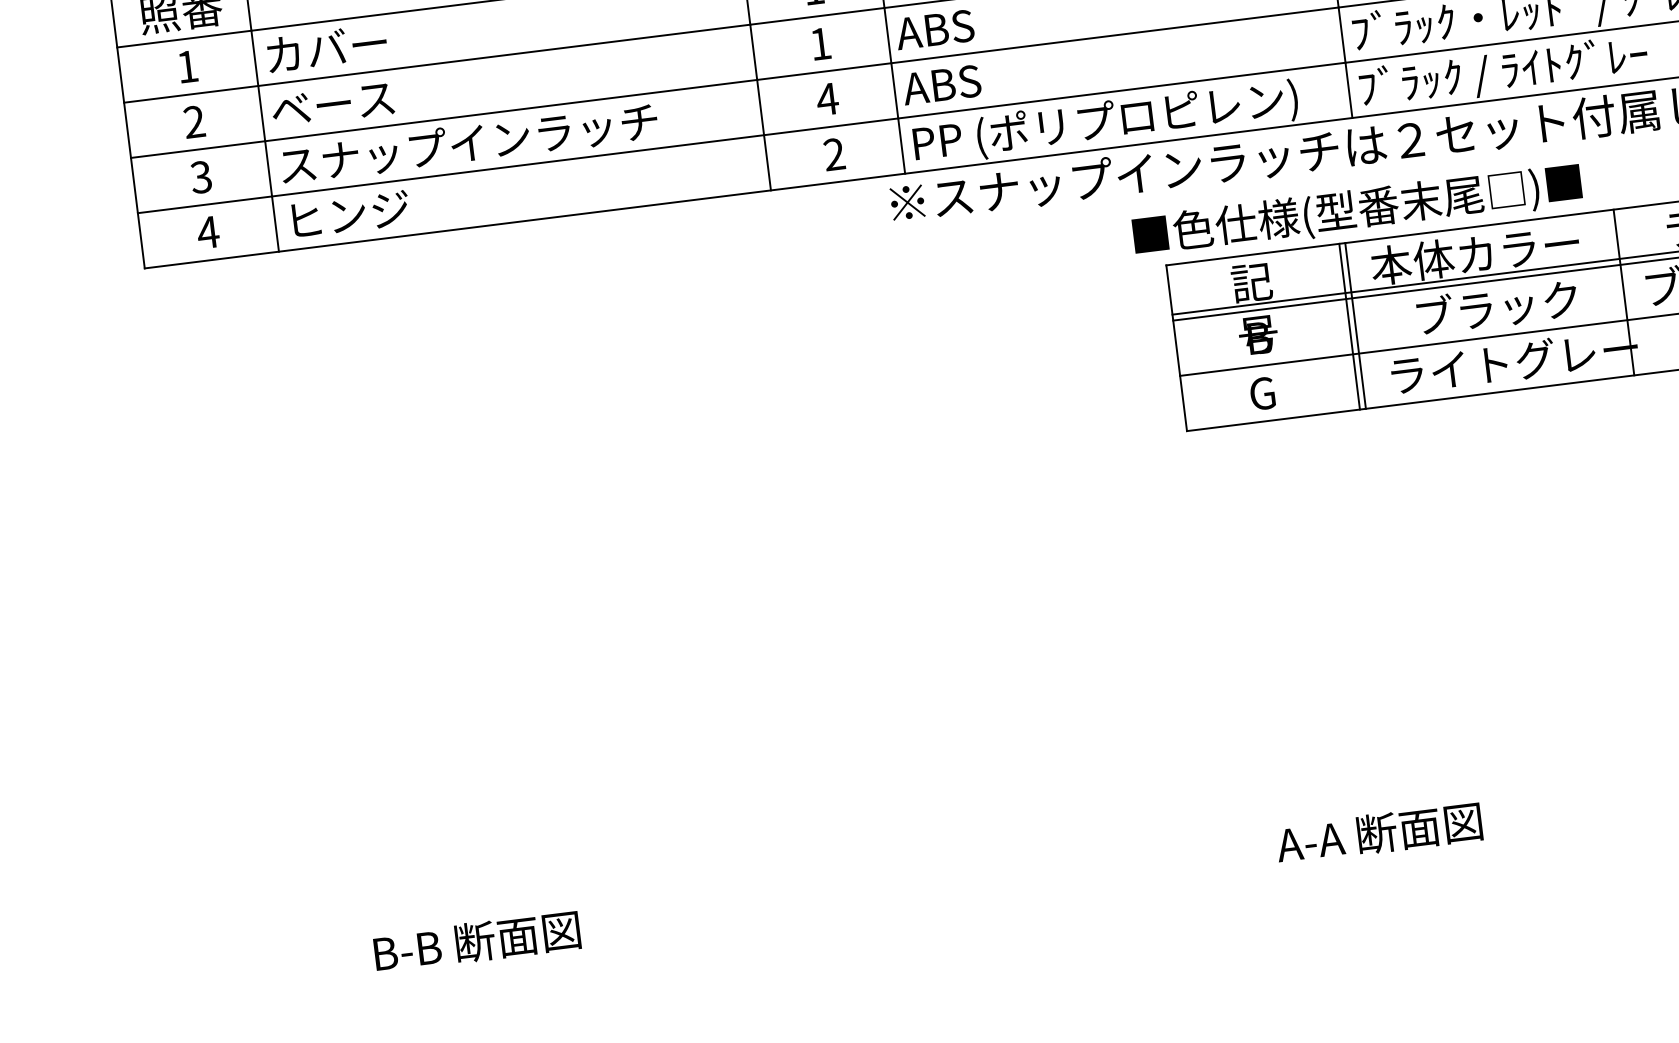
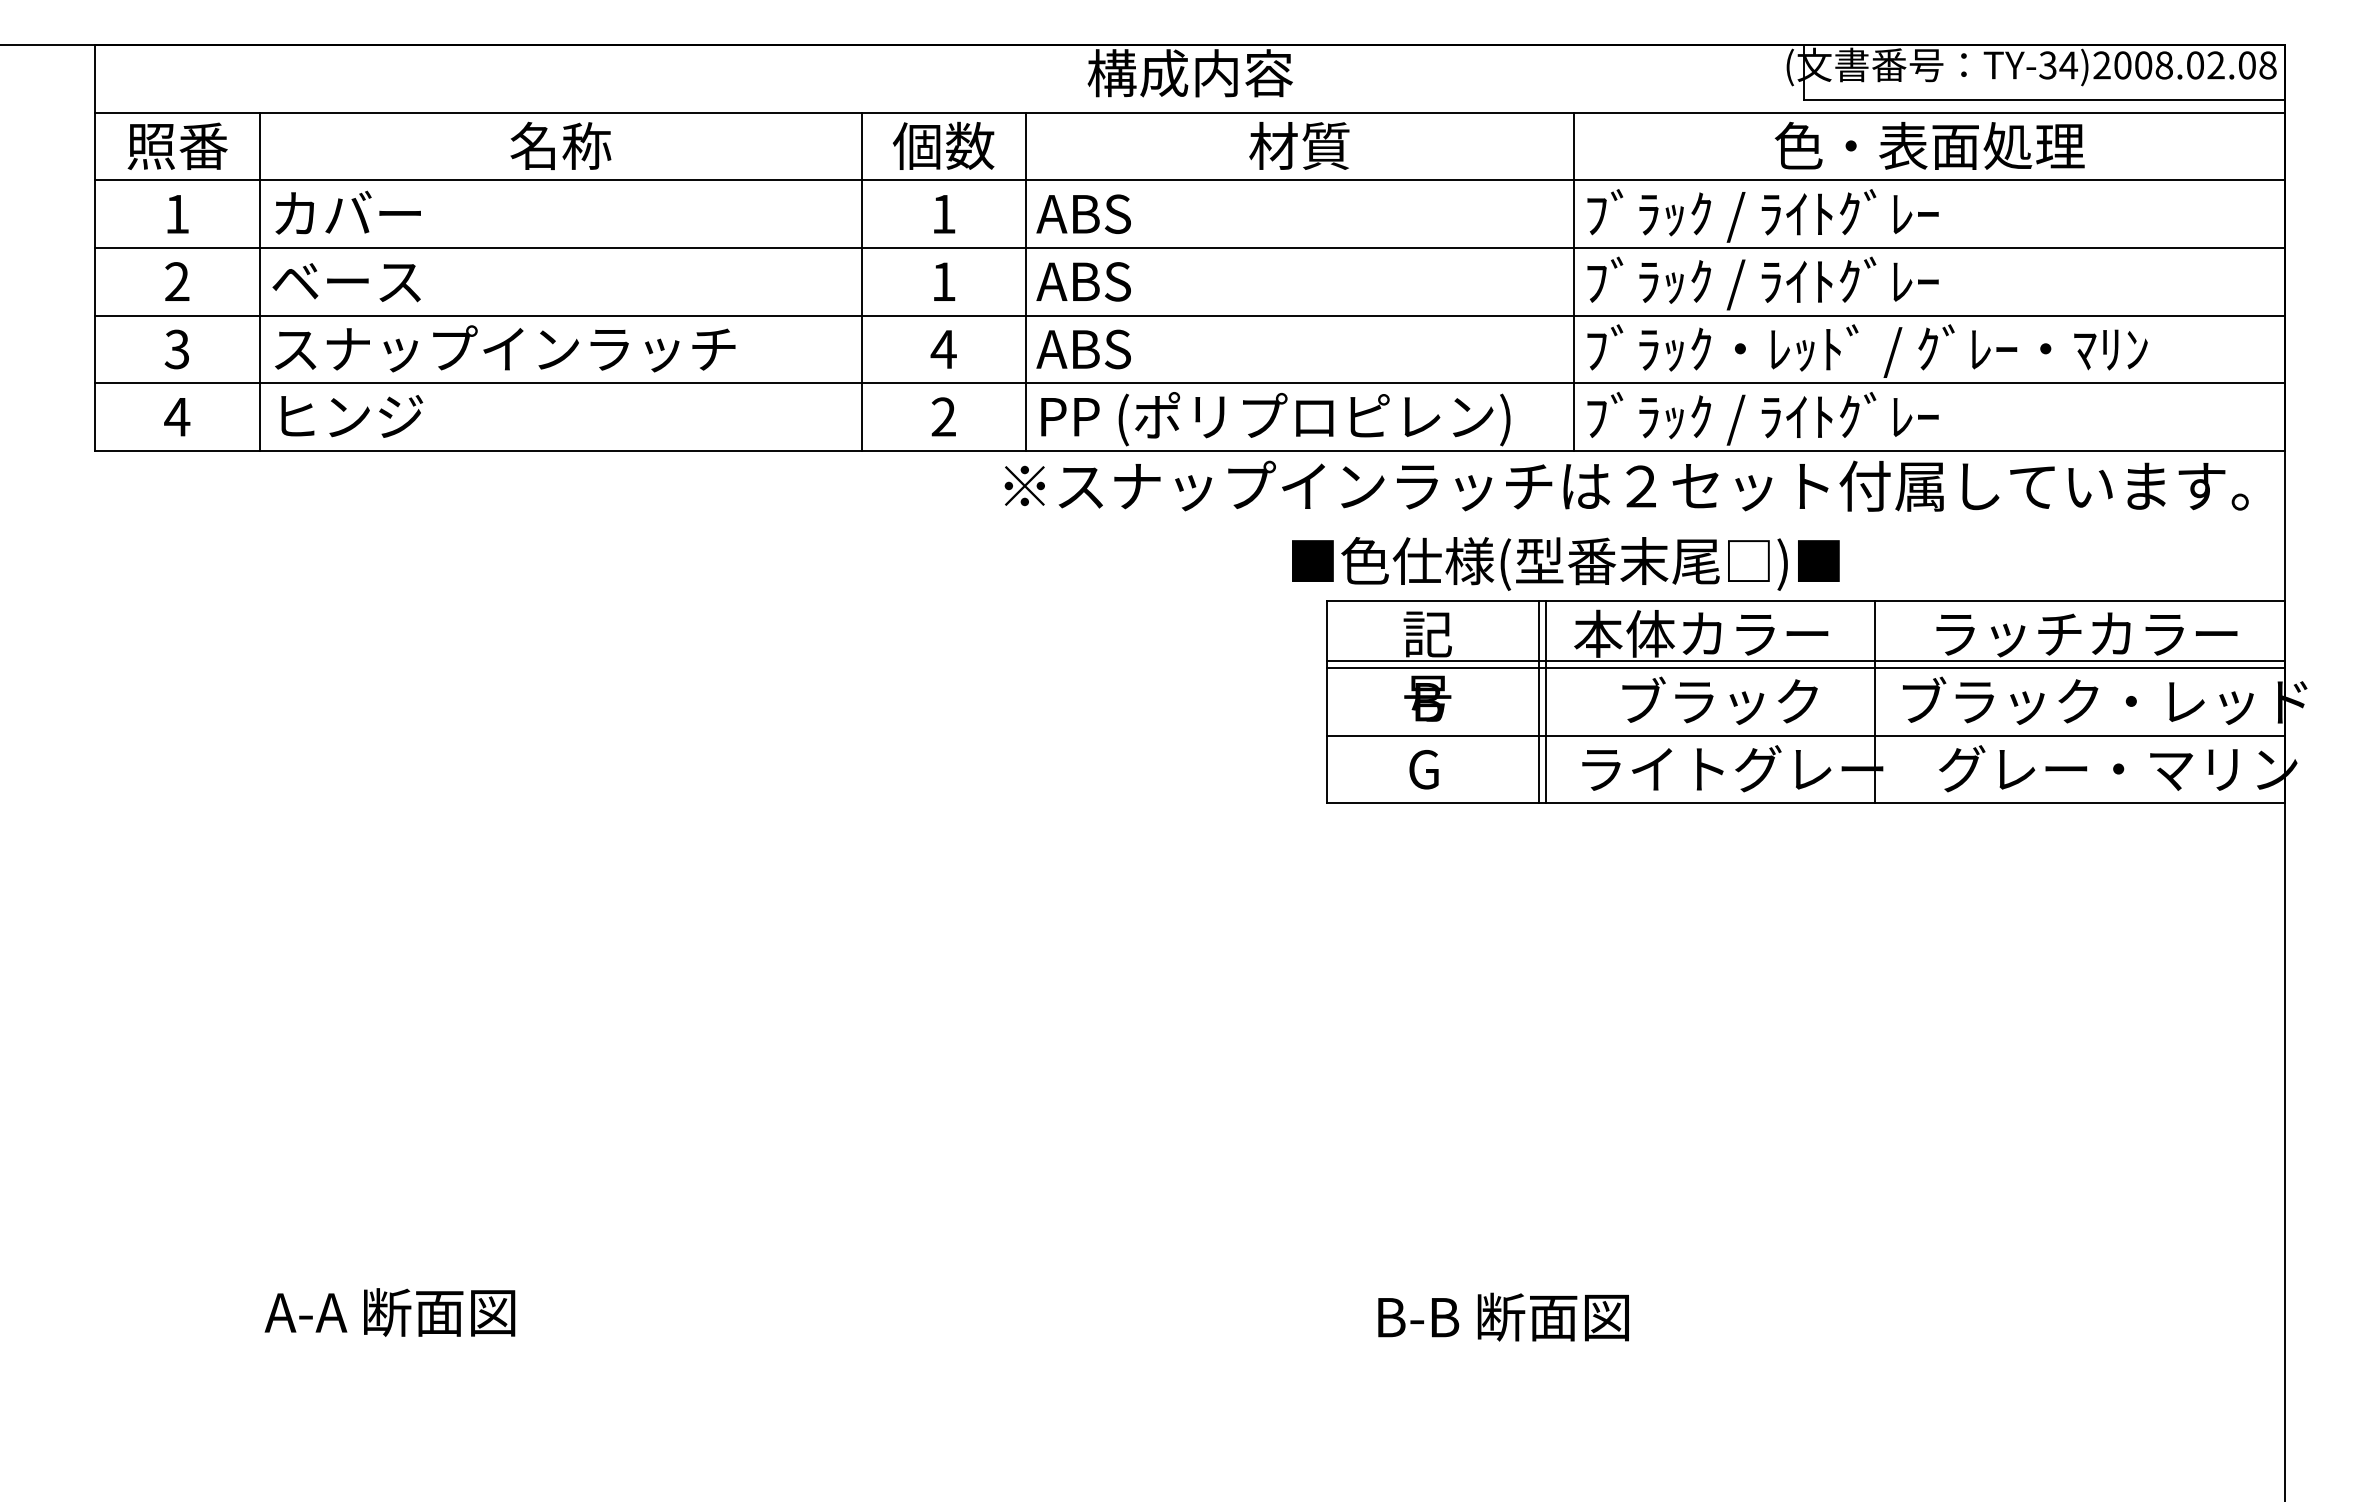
text: (1380, 832) -> (1500, 1316), A-A 断面図 -> B-B 断面図
text: (475, 942) -> (392, 1312), B-B 断面図 -> A-A 断面図

